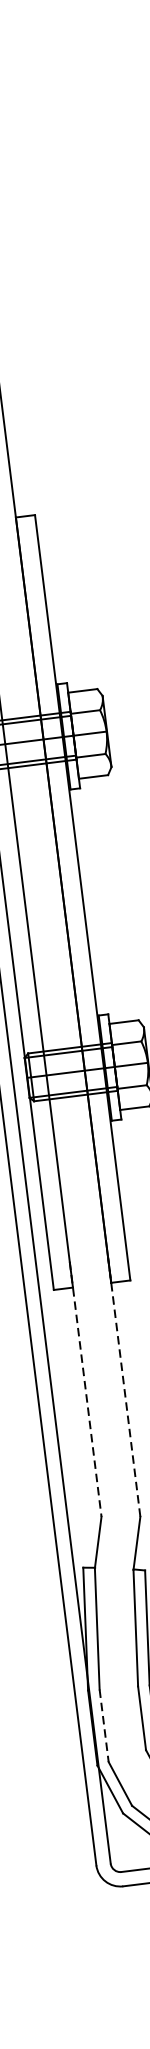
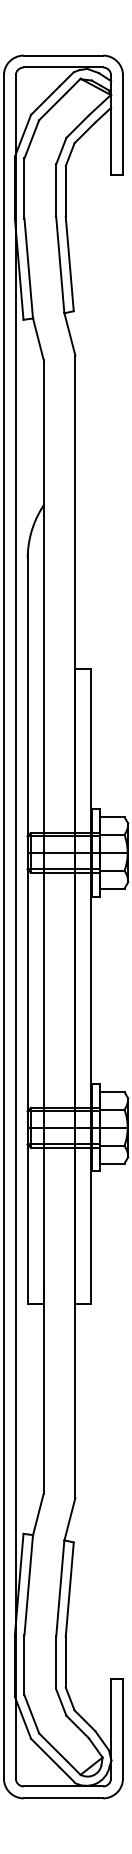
line: (124, 1387) -> (75, 1390), dashed -> solid
line: (85, 1389) -> (43, 1388), dashed -> solid
line: (104, 1726) -> (24, 1665), dashed -> solid

